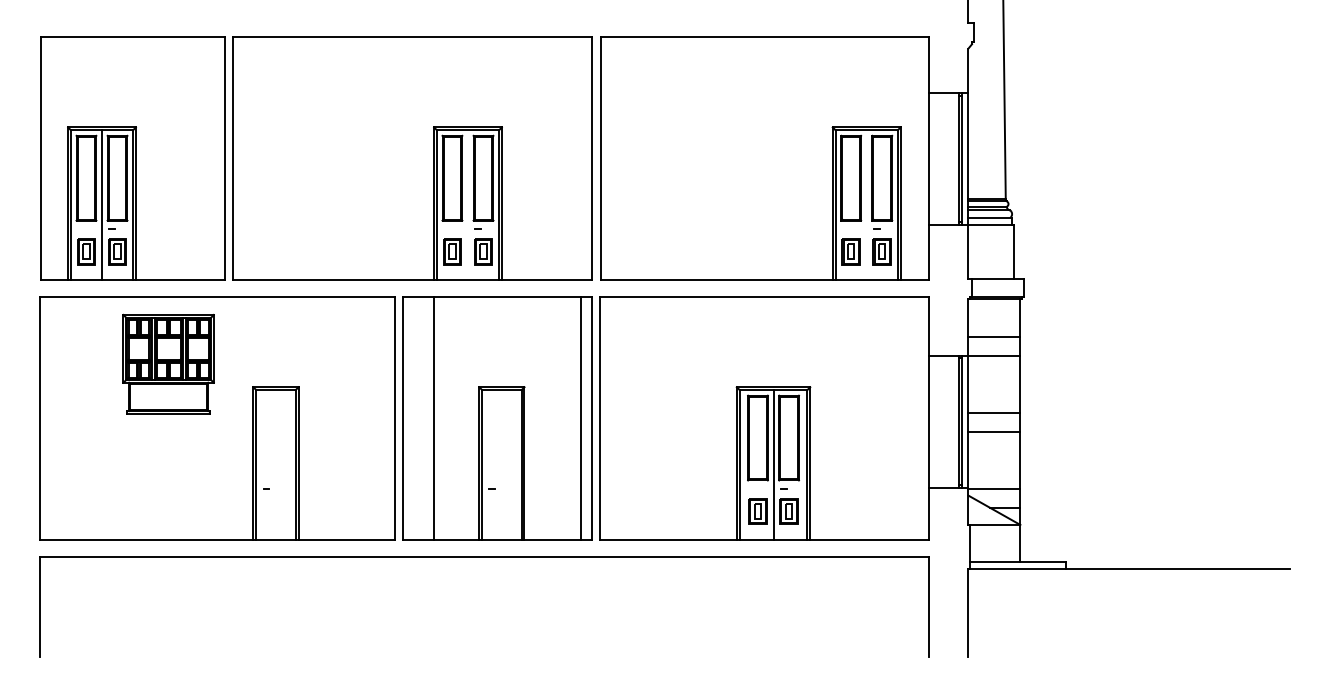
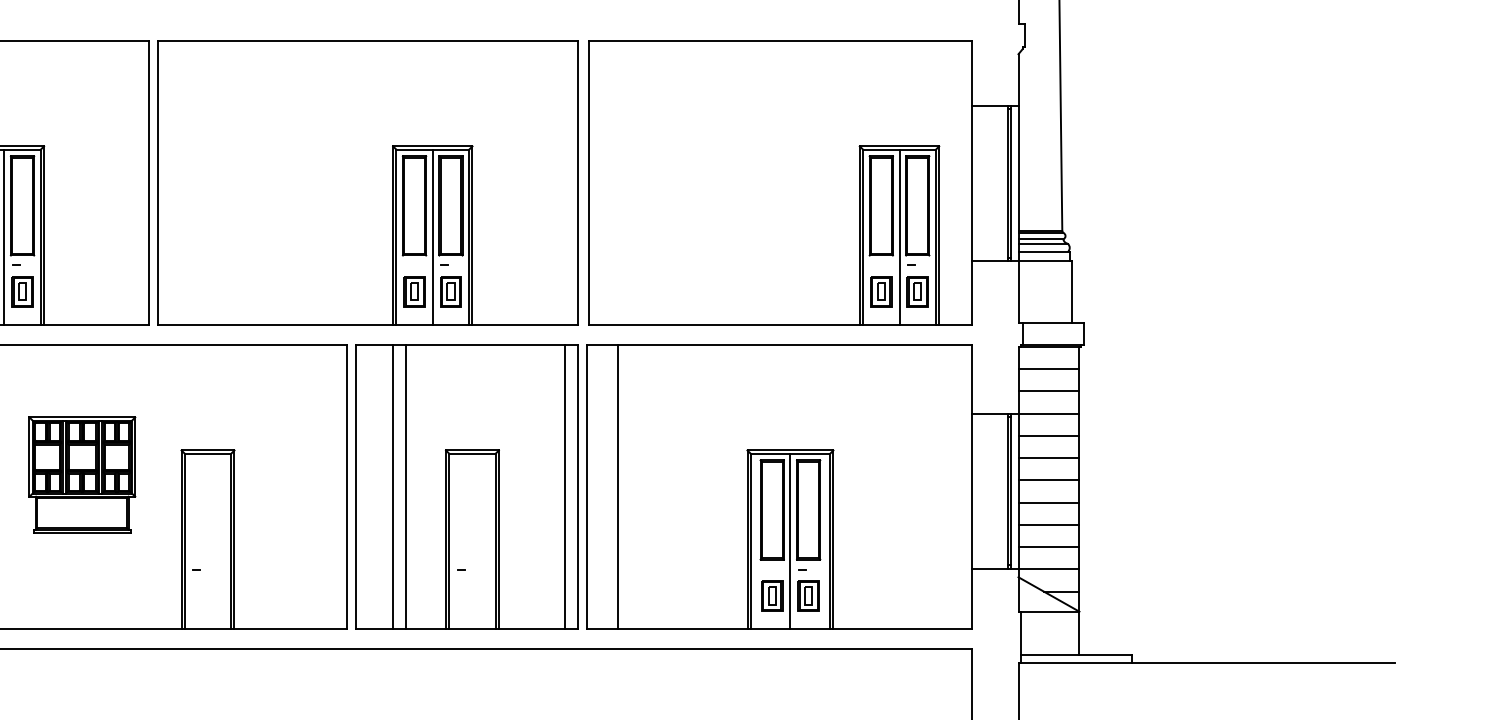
line: (467, 204) -> (432, 236), added
line: (866, 204) -> (899, 236), added
line: (994, 317) -> (1049, 368), added
part: (168, 363) -> (82, 474), moved
line: (994, 374) -> (1049, 435), added
line: (994, 393) -> (1049, 457), added
line: (445, 417) -> (406, 485), added
line: (626, 417) -> (618, 485), added
line: (994, 450) -> (1049, 524), added
line: (994, 469) -> (1049, 546), added

